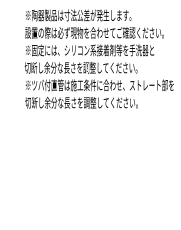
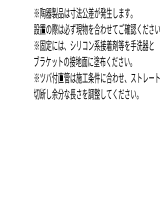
text: (80, 67) -> (85, 61), 切断し余分な長さを調整してください。 -> ブラケットの接地面に塗布ください。

